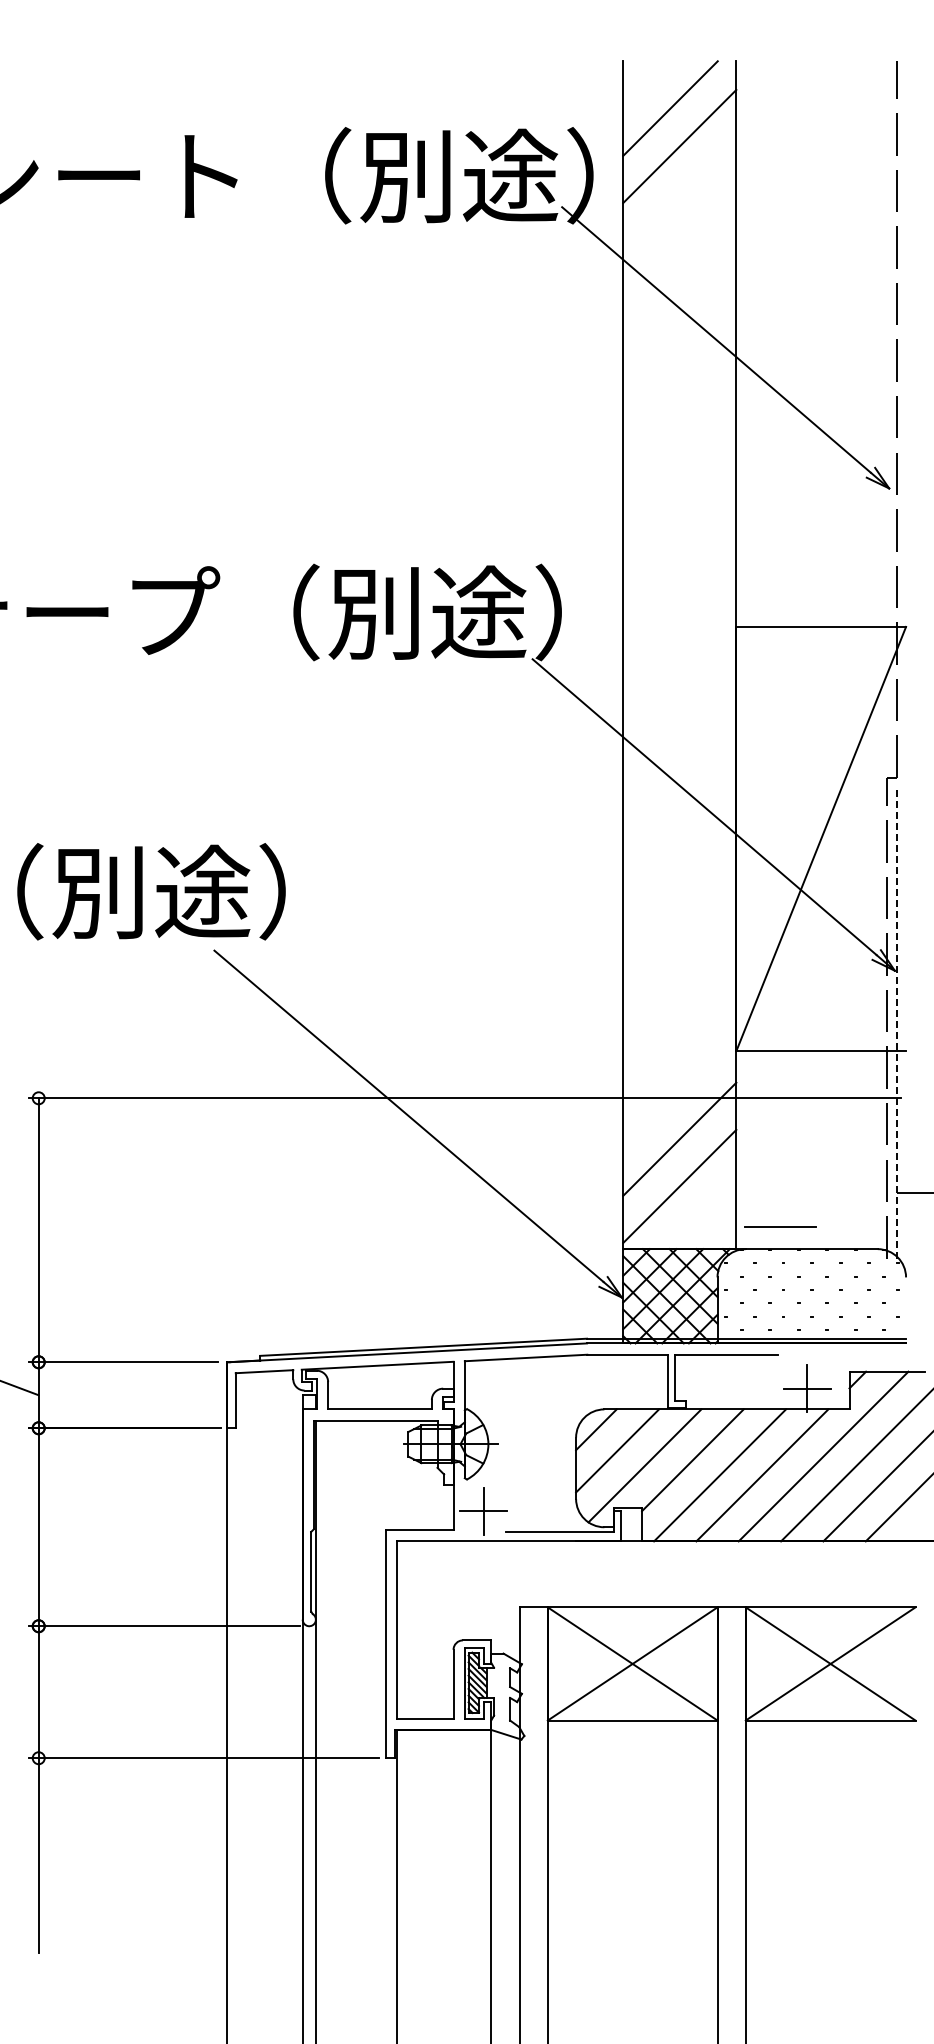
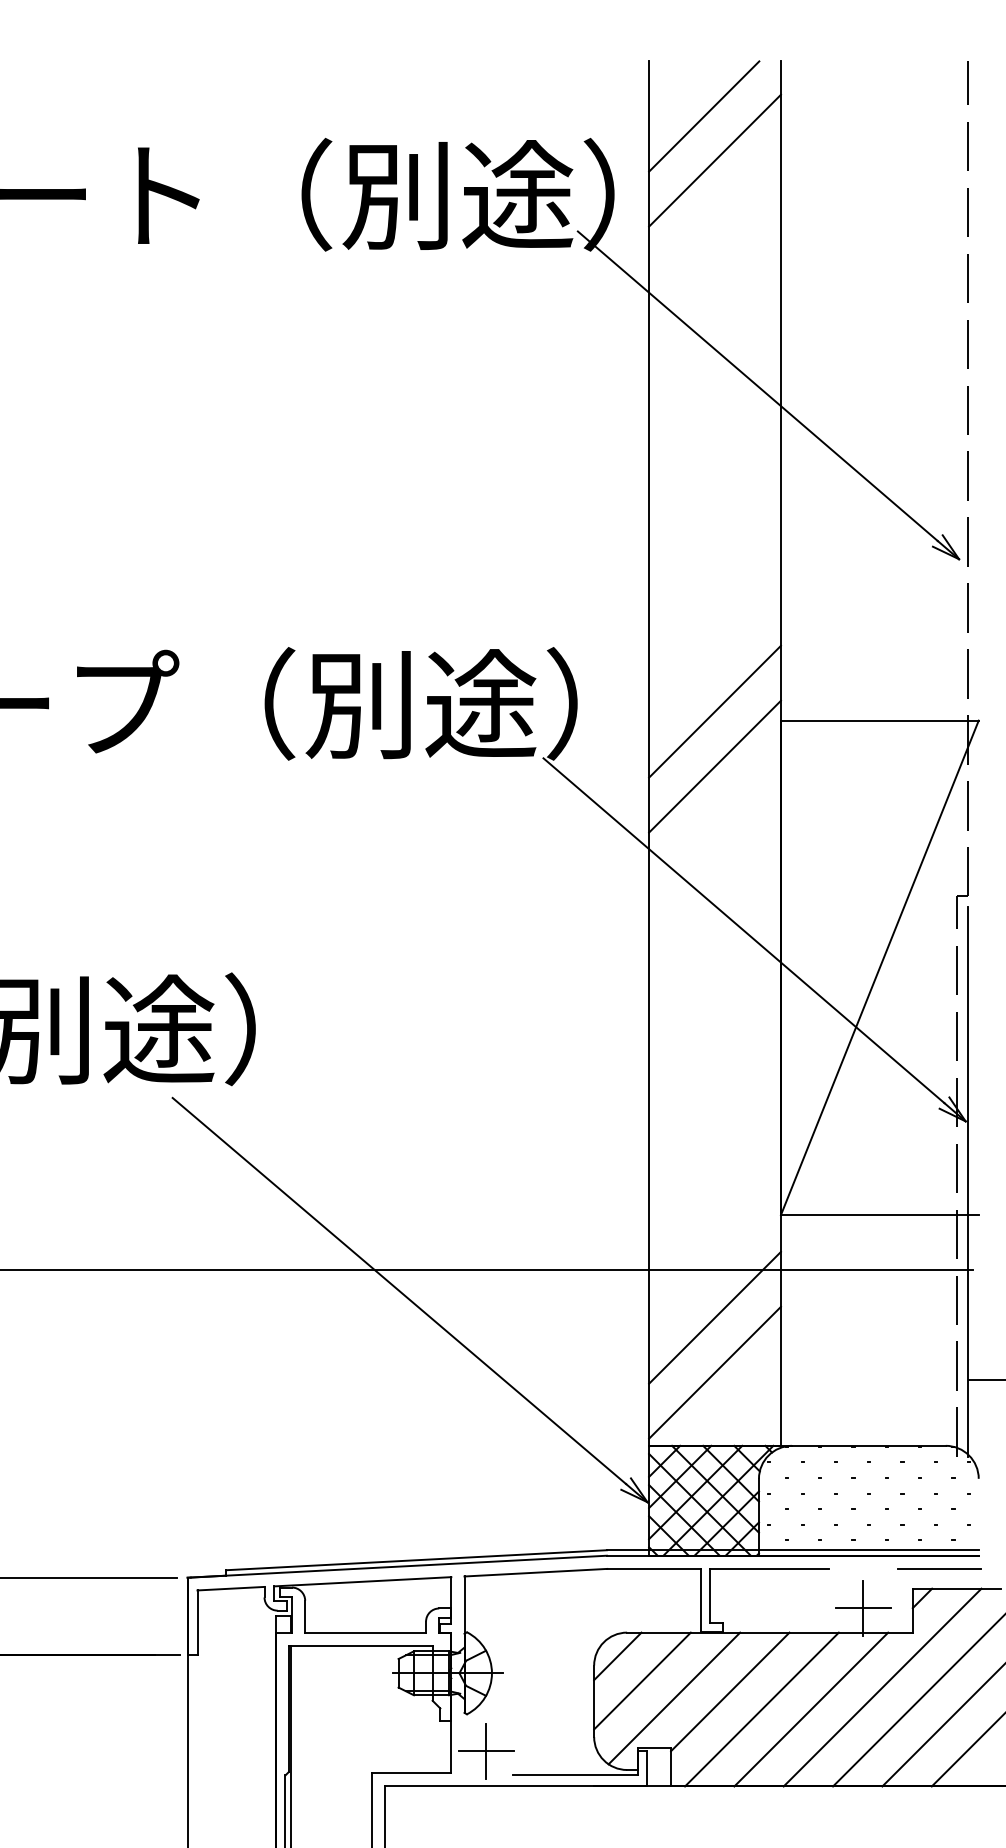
line: (679, 618) -> (714, 710), added
line: (679, 665) -> (714, 765), added
line: (896, 1022) -> (967, 1181), dashed -> solid
line: (780, 1226) -> (939, 1568), moved

